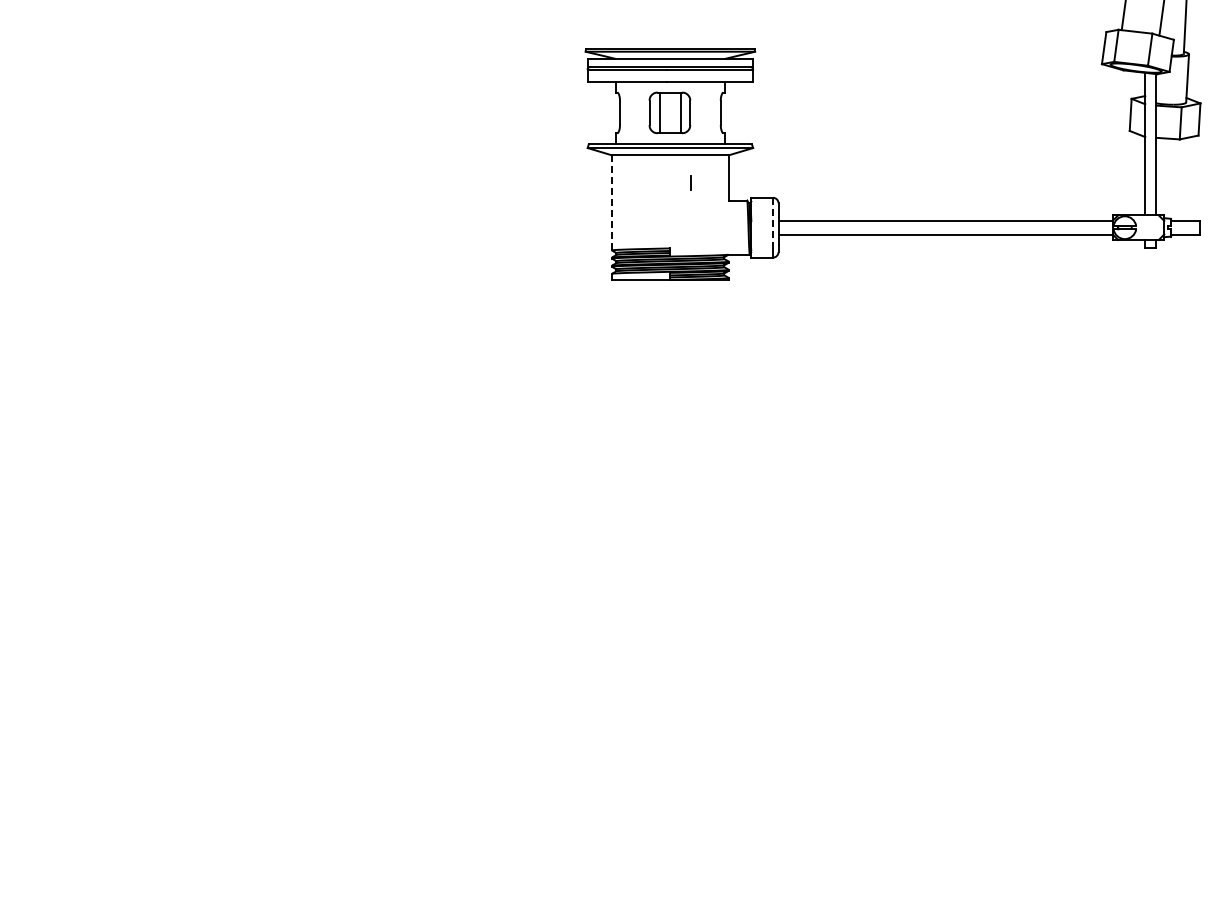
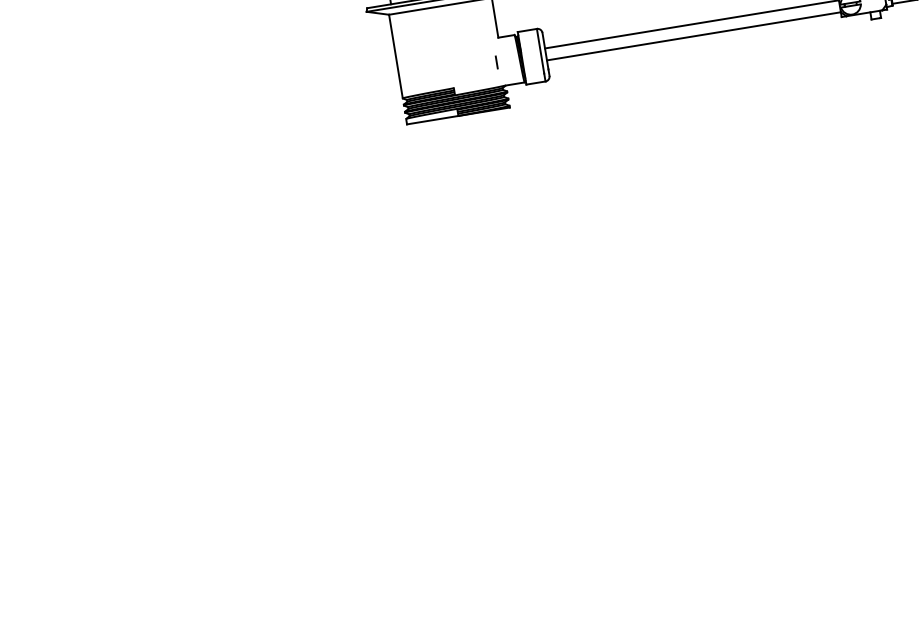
line: (690, 182) -> (496, 62), moved
line: (611, 202) -> (395, 56), dashed -> solid
line: (773, 222) -> (540, 50), dashed -> solid

